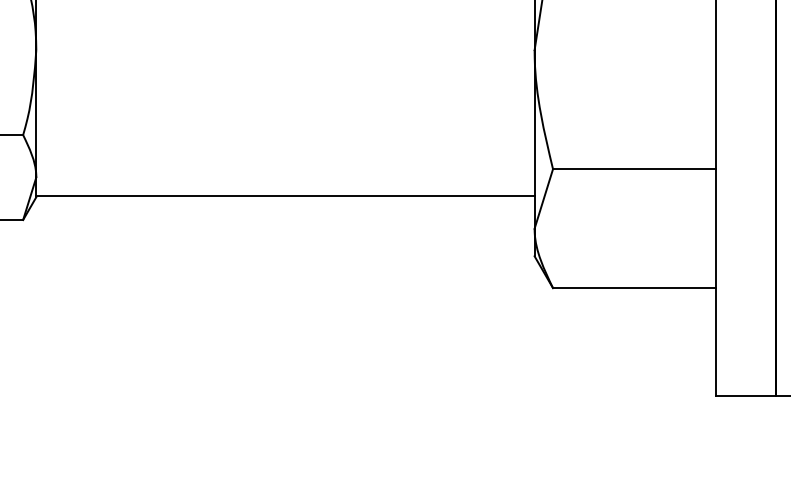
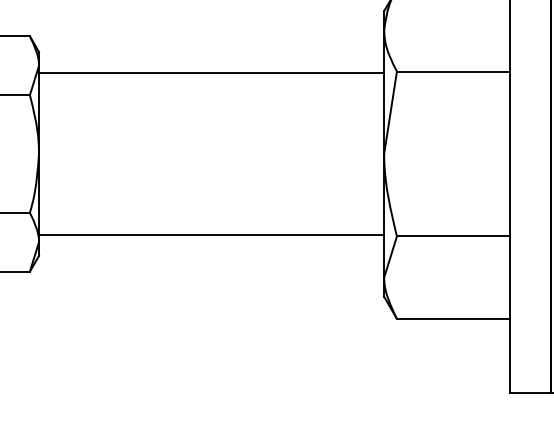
line: (285, 196) -> (211, 235), moved

